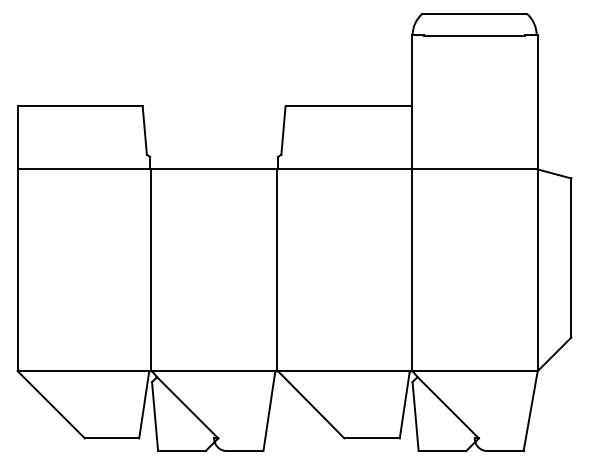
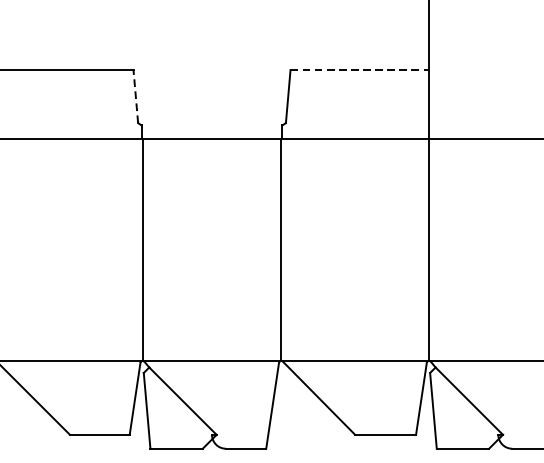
line: (349, 106) -> (360, 70), solid -> dashed
line: (144, 130) -> (135, 96), solid -> dashed

